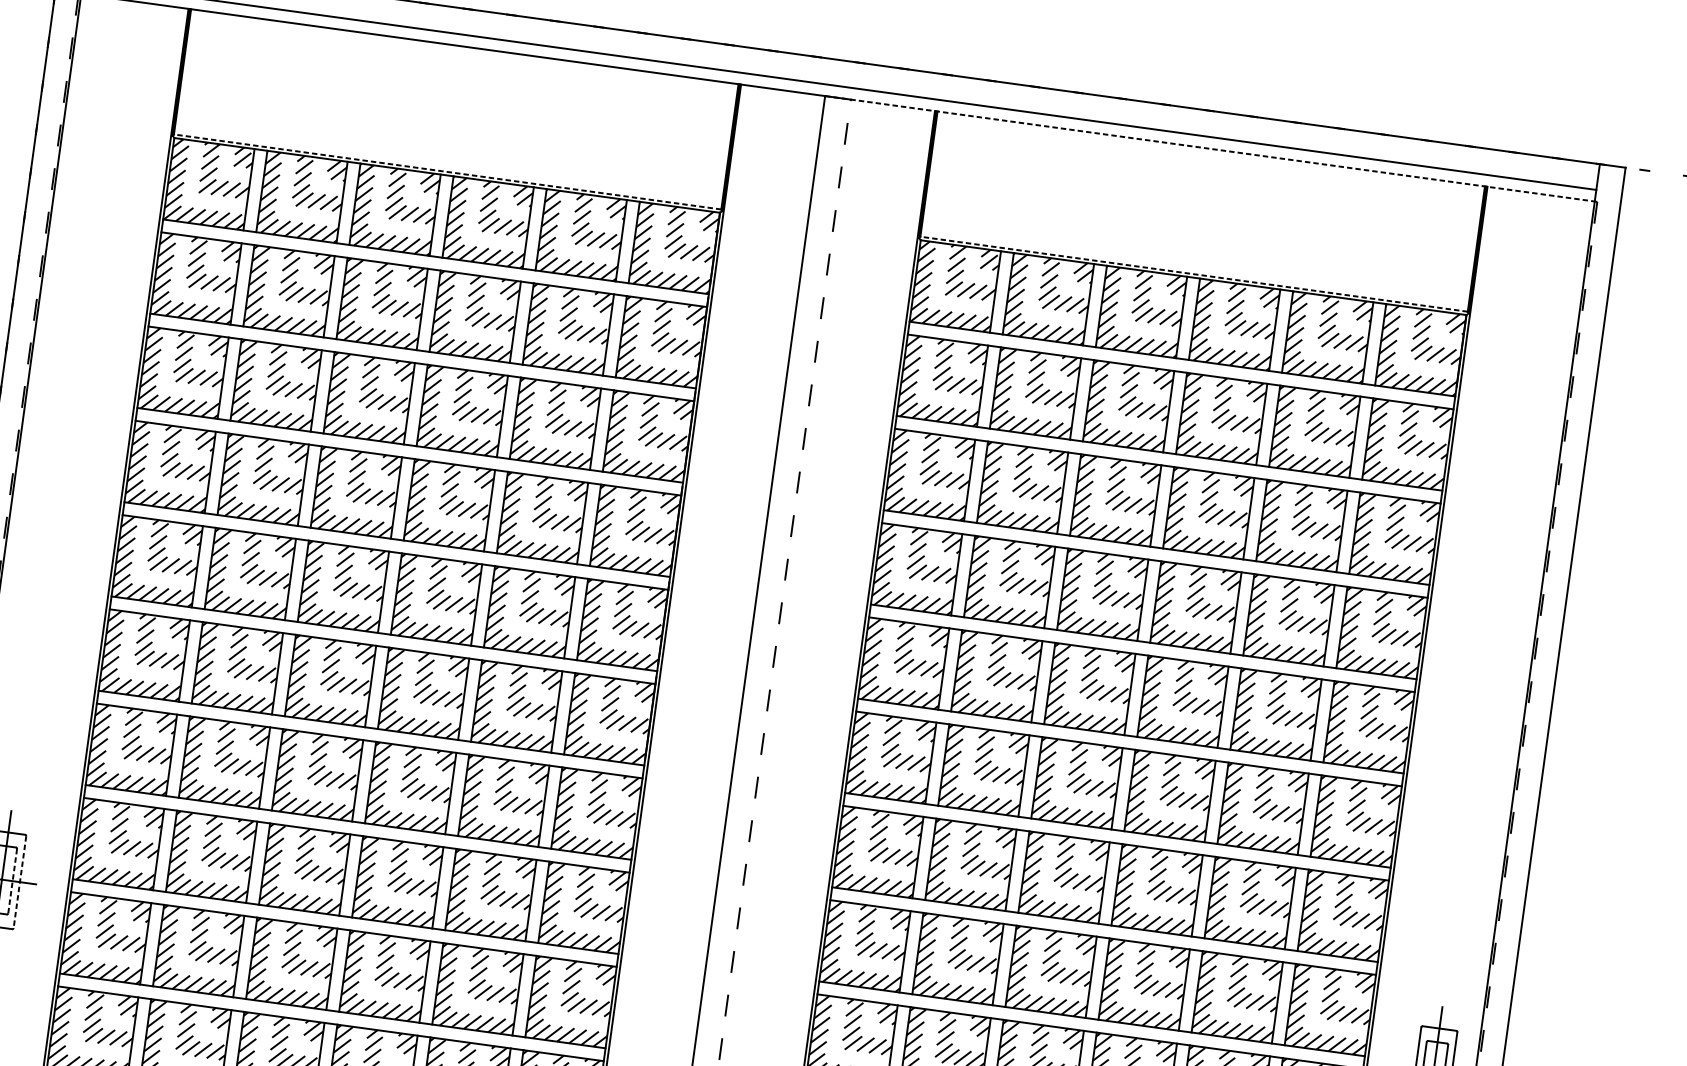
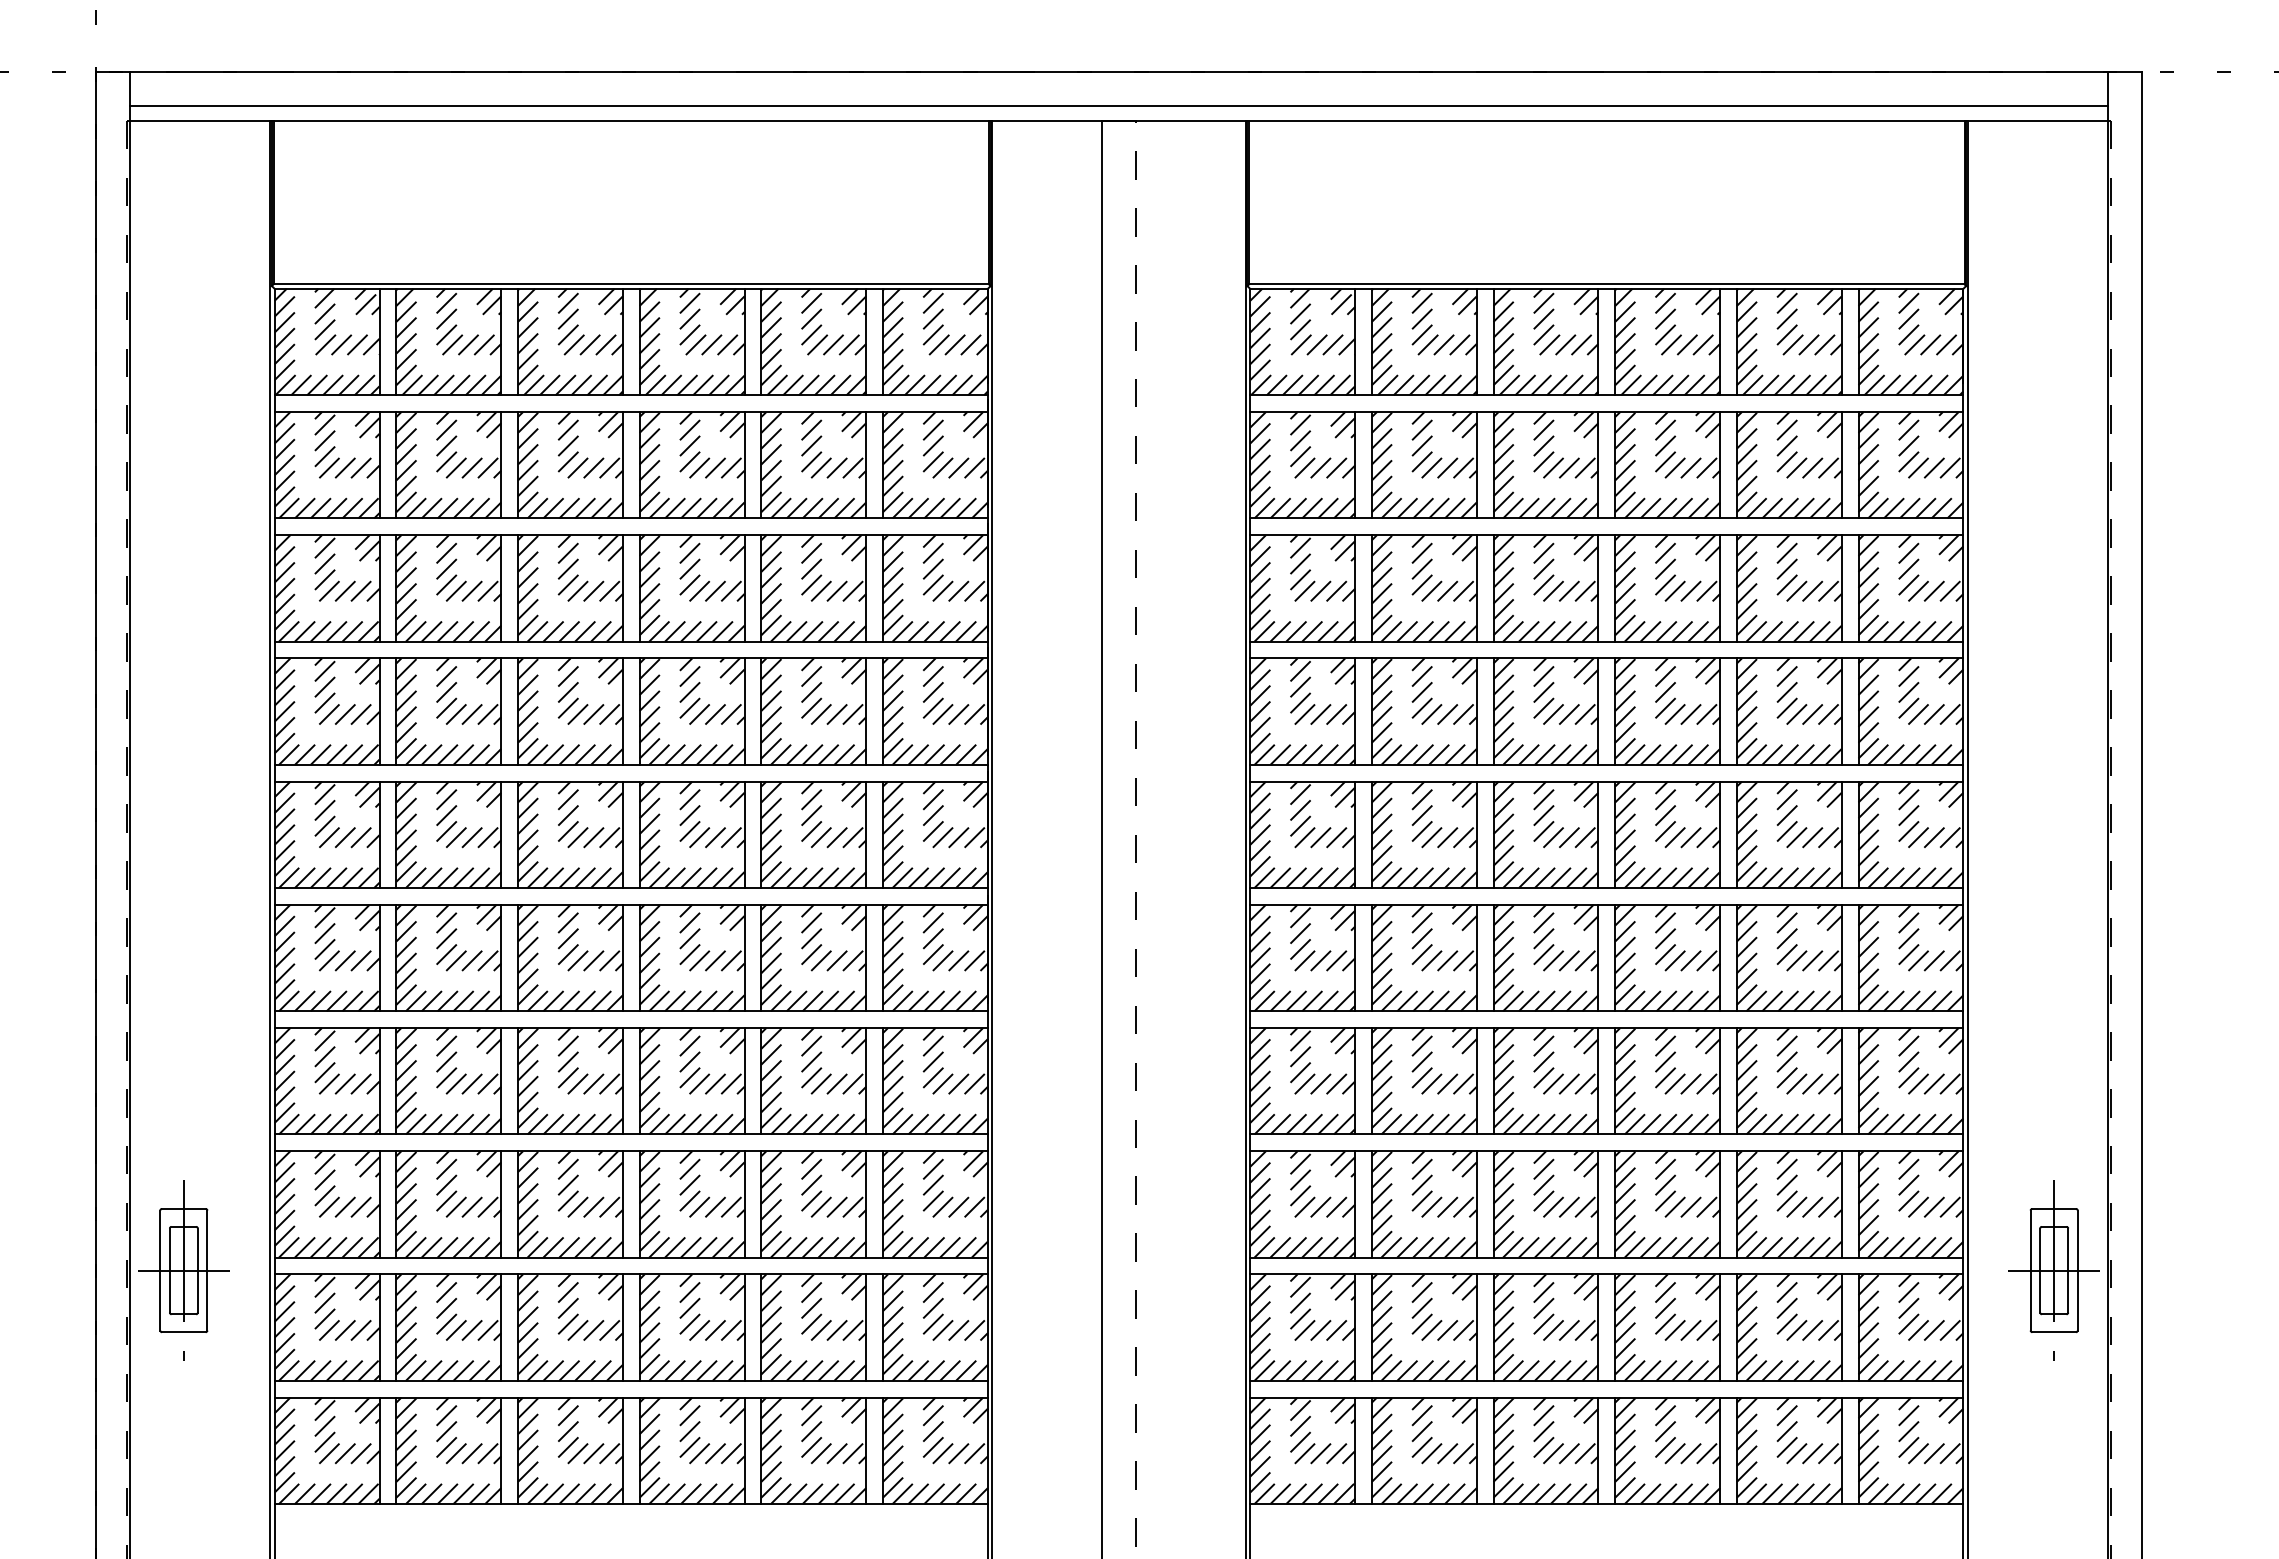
line: (1210, 148) -> (1605, 120), dashed -> solid
line: (447, 172) -> (631, 284), dashed -> solid
line: (1193, 274) -> (1606, 284), dashed -> solid
line: (12, 881) -> (197, 1271), dashed -> solid
line: (20, 882) -> (207, 1270), dashed -> solid

